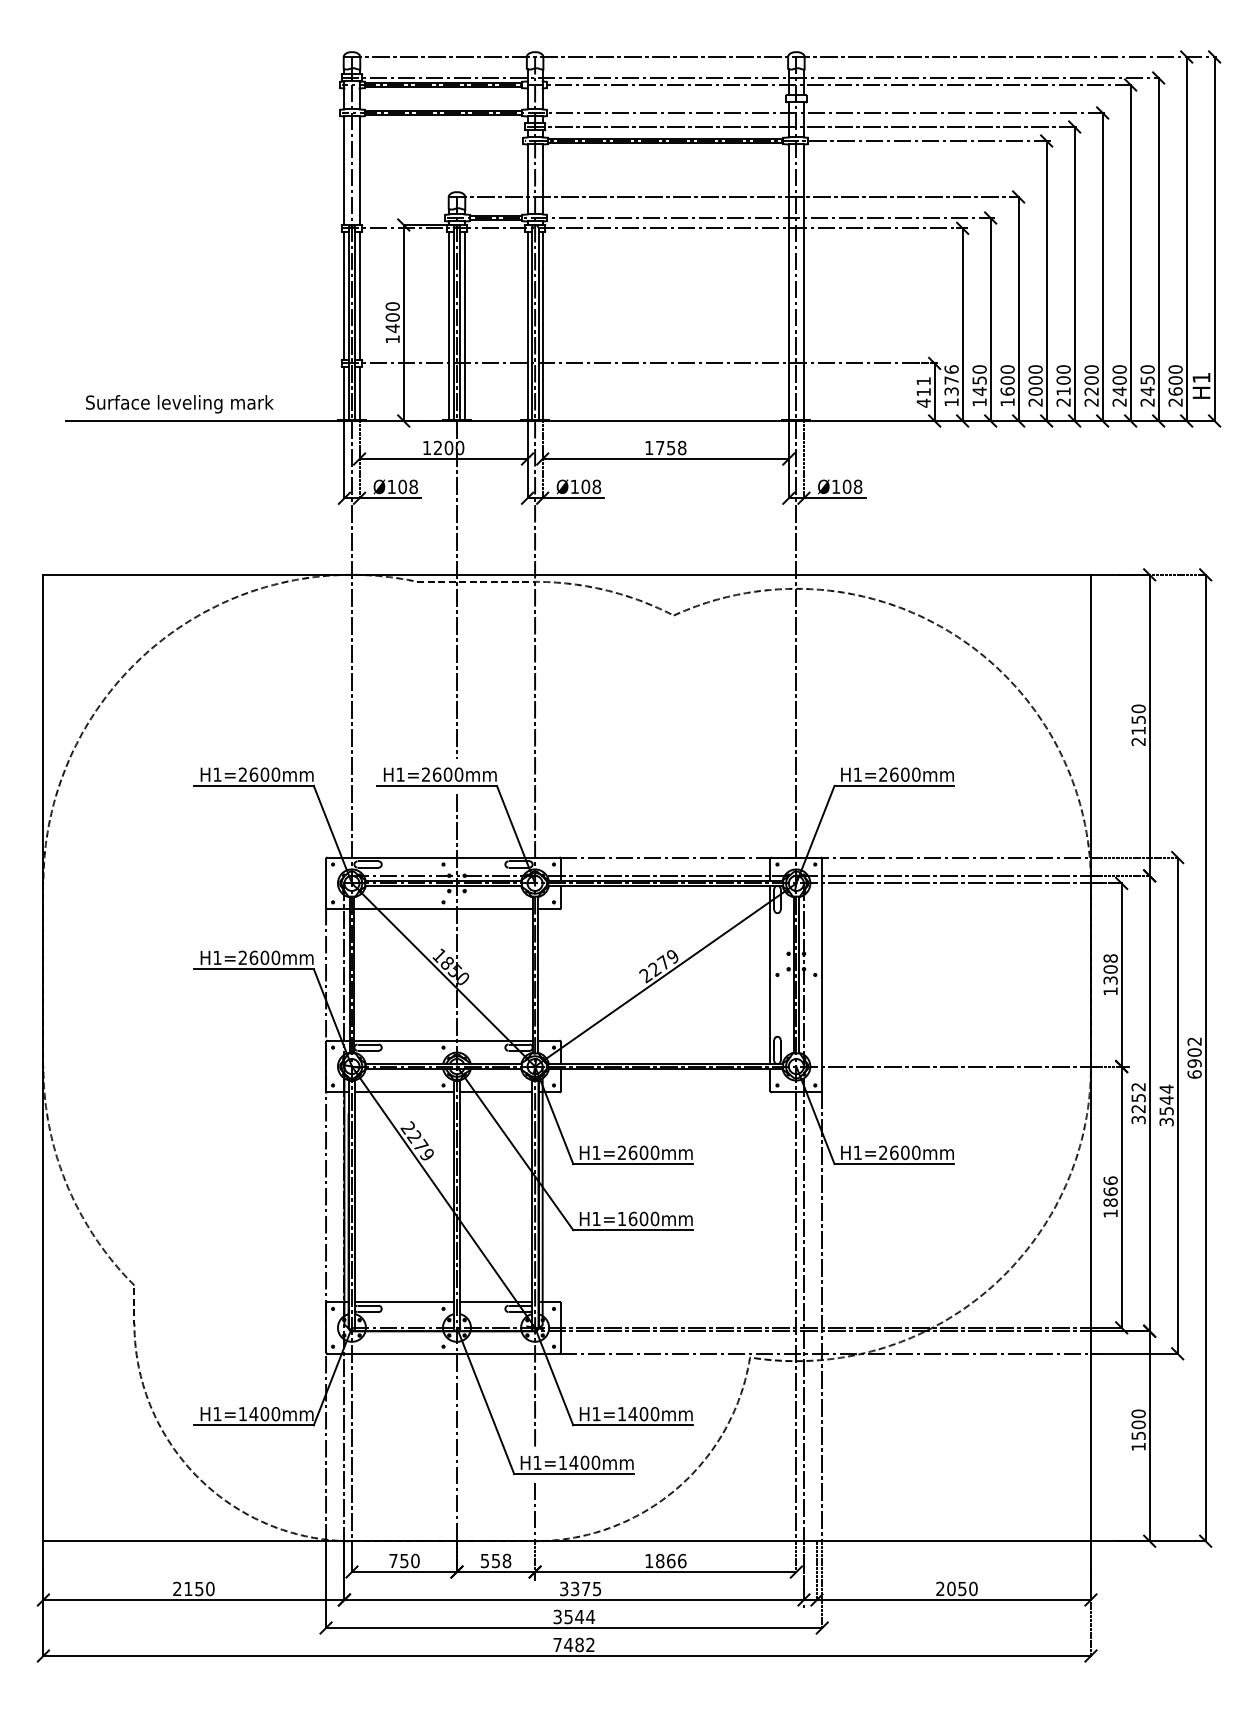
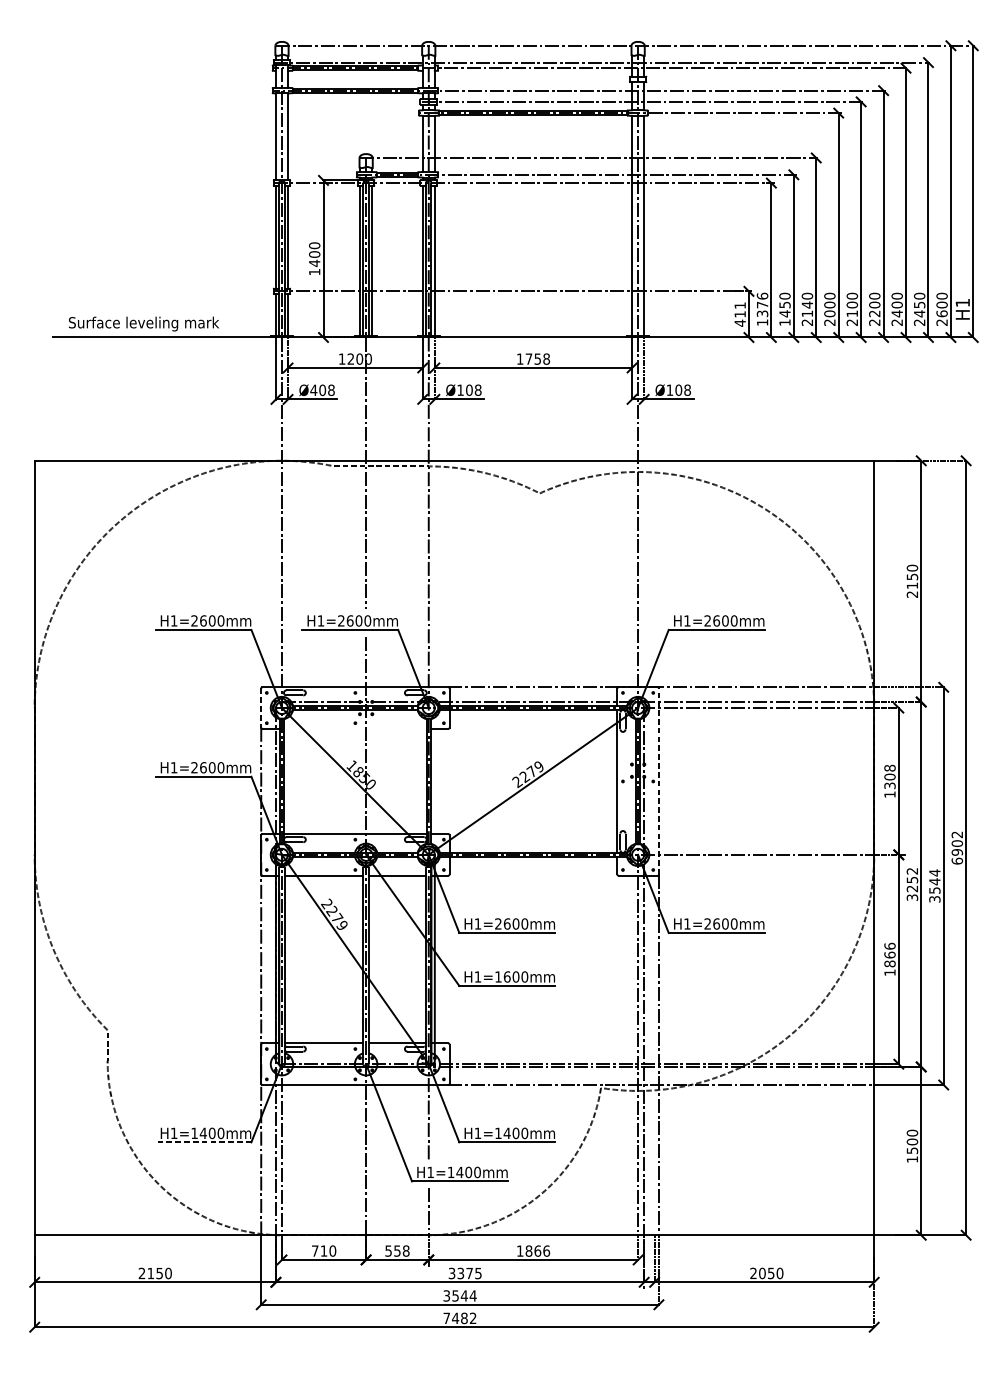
text: (1007, 391) -> (807, 313), 1600 -> 2140
text: (391, 486) -> (313, 389), Ø108 -> Ø408
line: (326, 883) -> (261, 708), solid -> dashed
line: (443, 909) -> (355, 728), removed
line: (822, 974) -> (659, 781), solid -> dashed
line: (253, 1425) -> (203, 1142), solid -> dashed
text: (404, 1561) -> (324, 1251), 750 -> 710

